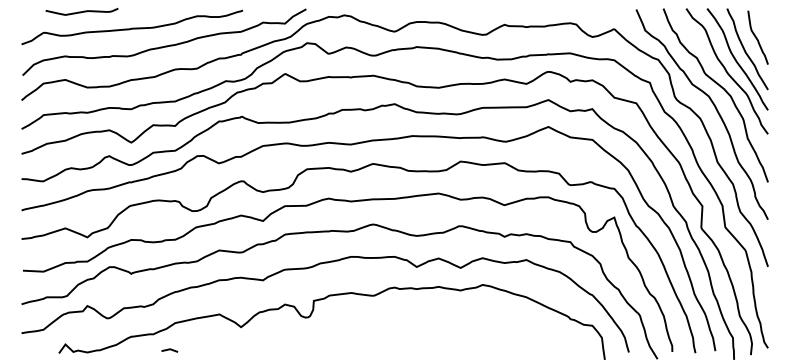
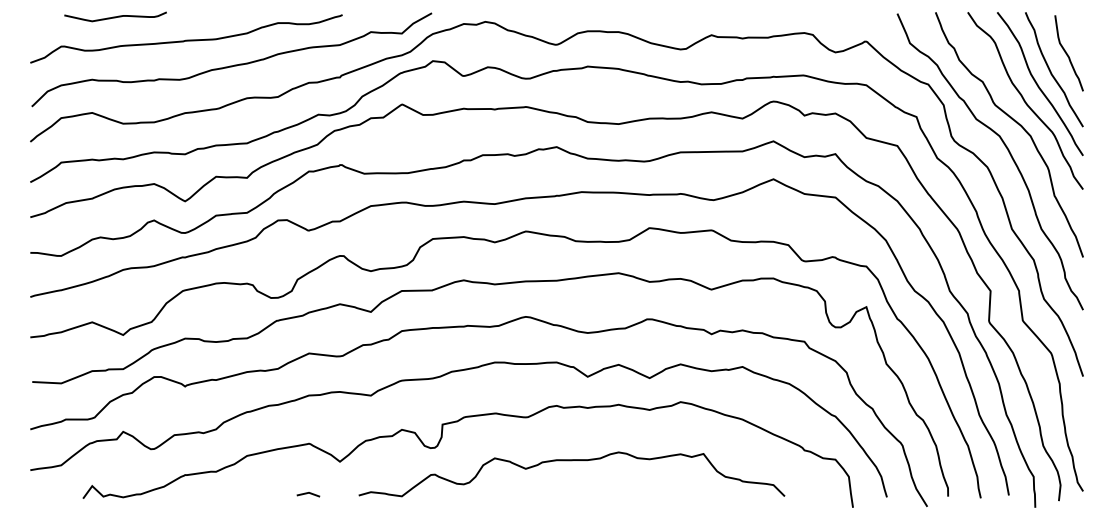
curve: (404, 327) -> (570, 462), added
line: (169, 350) -> (308, 494), moved

